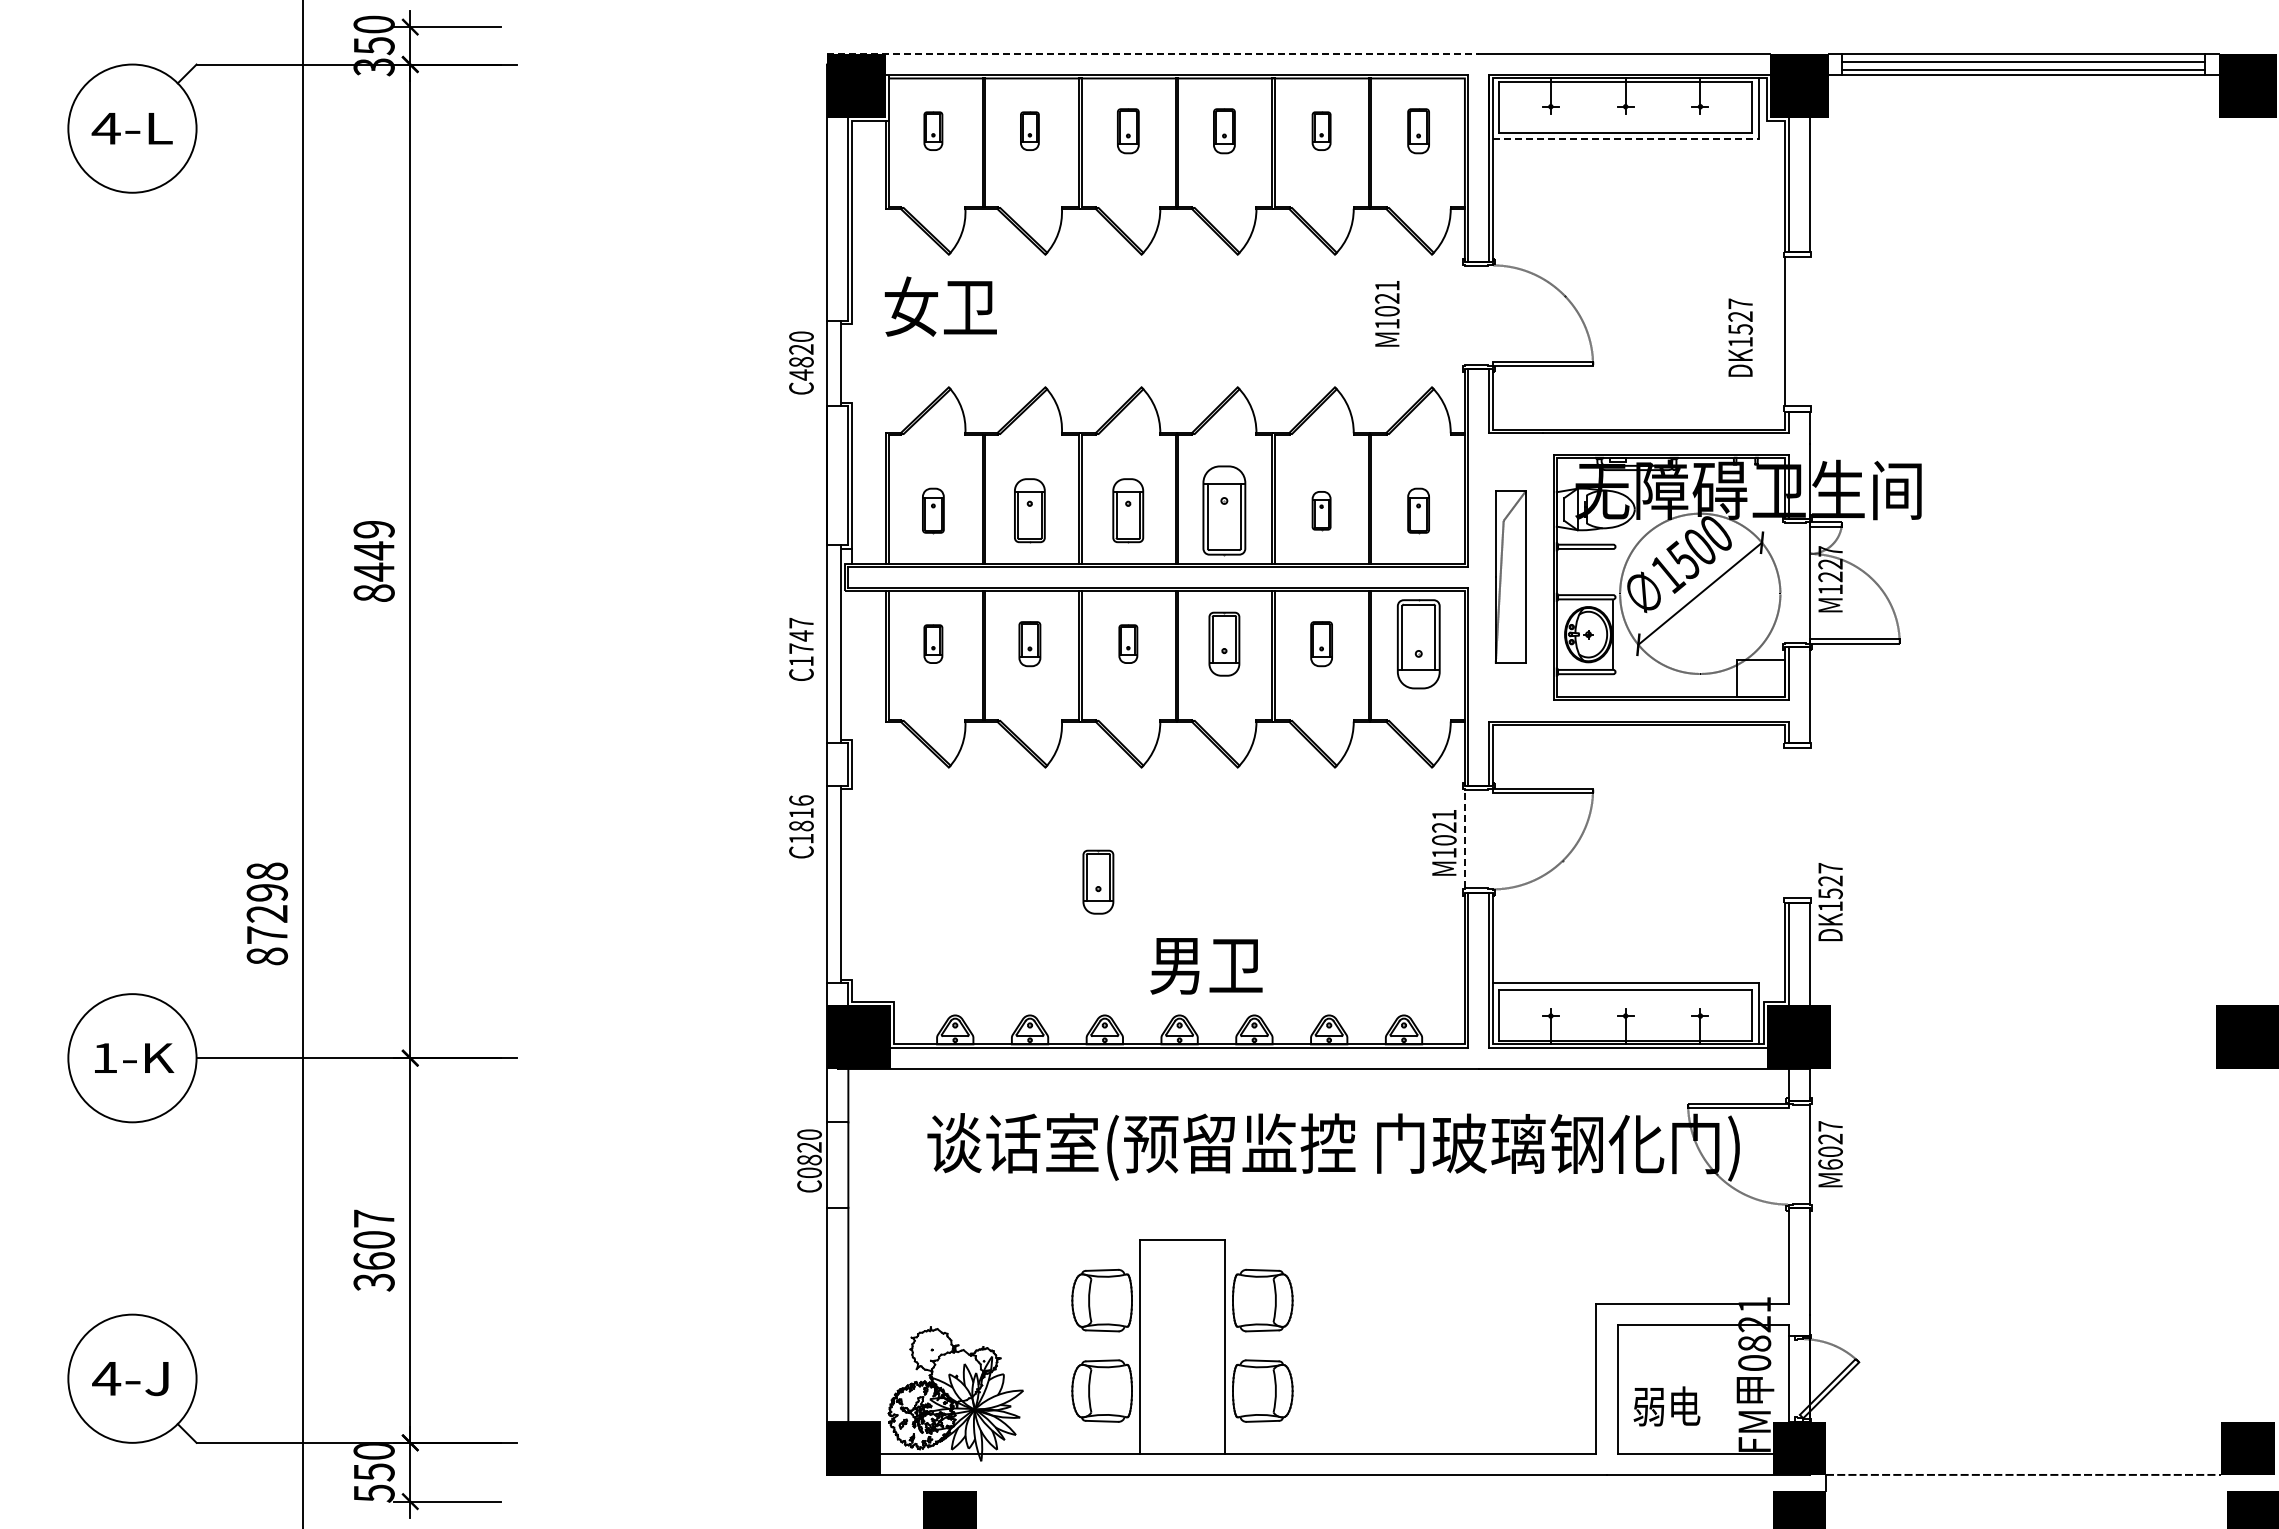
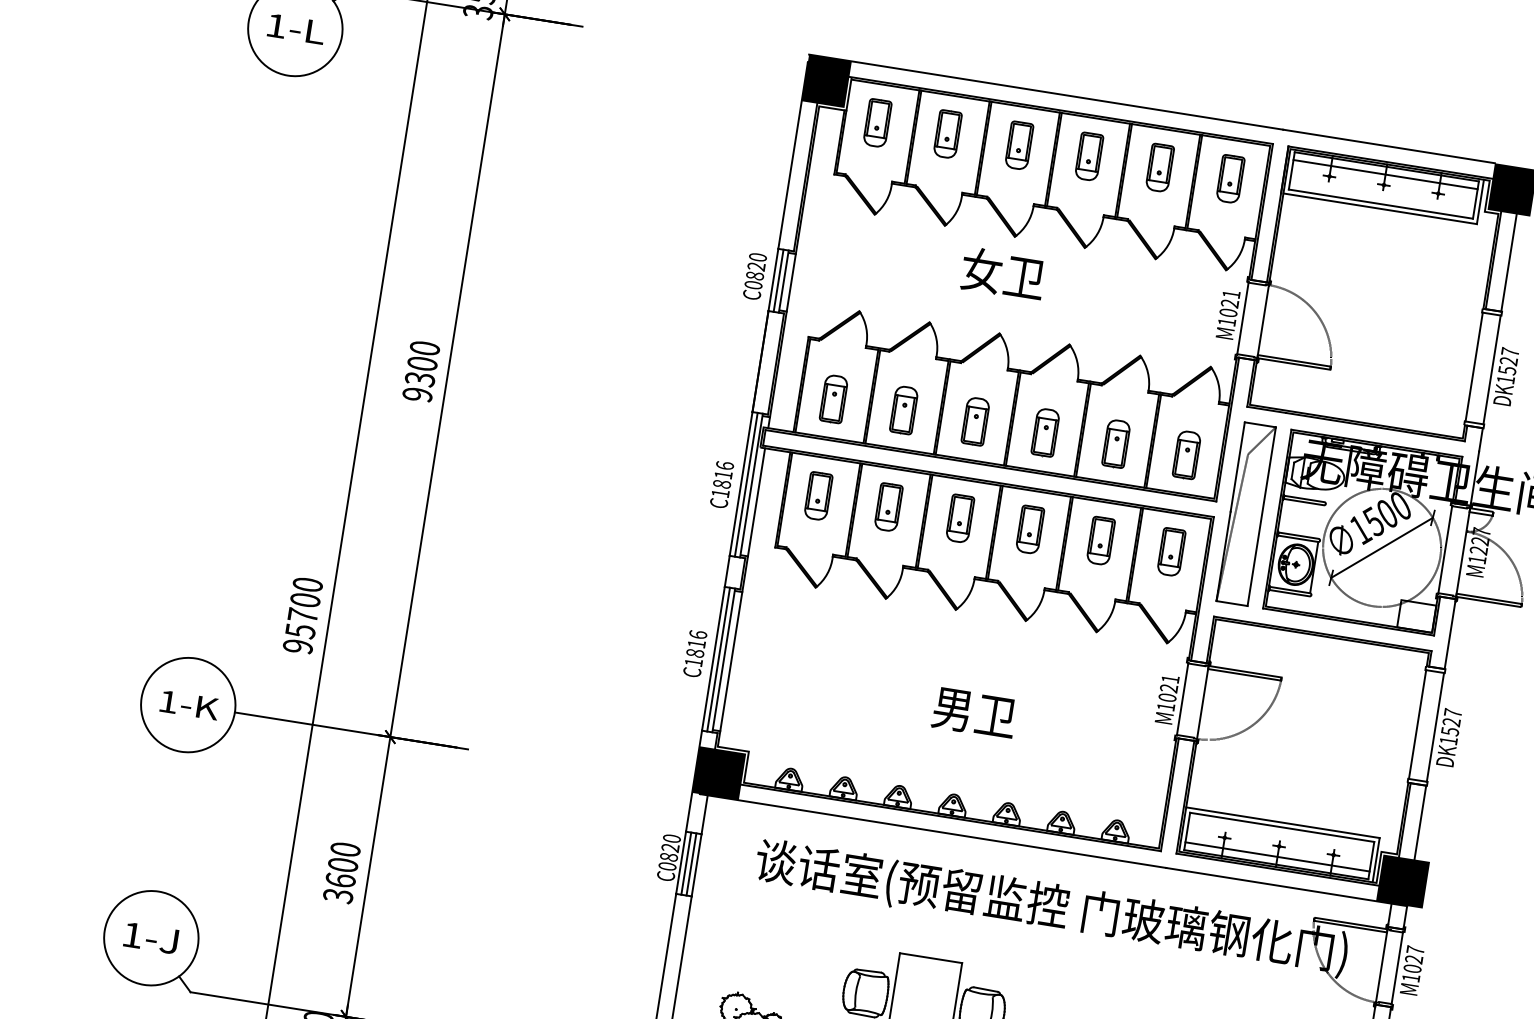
line: (1152, 53) -> (1045, 91), dashed -> solid
line: (1625, 92) -> (1385, 174), added
text: (105, 128) -> (275, 25), 4-L -> 1-L
part: (933, 130) -> (877, 122), size x1.67
part: (1029, 130) -> (947, 133), size x1.67
part: (1128, 130) -> (1019, 145), size x1.43
part: (1224, 130) -> (1089, 156), size x1.43
part: (1321, 130) -> (1159, 167), size x1.67
part: (1418, 130) -> (1230, 178), size x1.43
line: (1625, 139) -> (1380, 208), dashed -> solid
text: (940, 306) -> (1002, 273), moved
text: (1387, 313) -> (1228, 314), moved
line: (1464, 315) -> (1242, 318), added
line: (1492, 315) -> (1263, 321), added
line: (1809, 331) -> (1491, 369), added
text: (1740, 337) -> (1506, 376), moved
line: (834, 363) -> (778, 280), added
line: (851, 363) -> (791, 282), added
text: (801, 374) -> (753, 284), C4820 -> C0820
part: (933, 510) -> (833, 398), size x1.43
part: (1224, 510) -> (1045, 432), size x0.71
part: (1321, 510) -> (1116, 443), size x1.67
part: (1418, 510) -> (1186, 454), size x1.43
text: (373, 561) -> (420, 371), 8449 -> 9300
part: (1510, 577) -> (1245, 514), size x1.43
line: (1785, 582) -> (1445, 549), added
text: (801, 635) -> (723, 474), C1747 -> C1816
part: (933, 643) -> (818, 495), size x1.67
part: (1029, 643) -> (888, 506), size x1.43
part: (1128, 643) -> (960, 518), size x1.67
part: (1321, 643) -> (1100, 540), size x1.43
part: (1418, 643) -> (1171, 551), size x0.71
line: (834, 644) -> (746, 485), added
line: (851, 665) -> (756, 502), added
line: (1785, 822) -> (1417, 724), added
line: (1809, 822) -> (1435, 726), added
text: (801, 826) -> (695, 653), moved
line: (1464, 838) -> (1182, 698), dashed -> solid
line: (1492, 838) -> (1202, 701), added
part: (1098, 881) -> (911, 687), removed
line: (834, 884) -> (718, 659), added
line: (851, 884) -> (731, 661), added
text: (1830, 902) -> (1449, 737), moved
text: (266, 913) -> (302, 615), 87298 -> 95700
text: (1206, 966) -> (974, 713), moved
line: (1625, 1030) -> (1277, 856), added
line: (1788, 1154) -> (1381, 965), added
line: (834, 1164) -> (686, 863), added
line: (841, 1164) -> (691, 864), added
text: (1830, 1164) -> (1411, 977), M6027 -> M1027
text: (373, 1218) -> (345, 849), 3607 -> 3600
text: (106, 1378) -> (132, 935), 4-J -> 1-J

